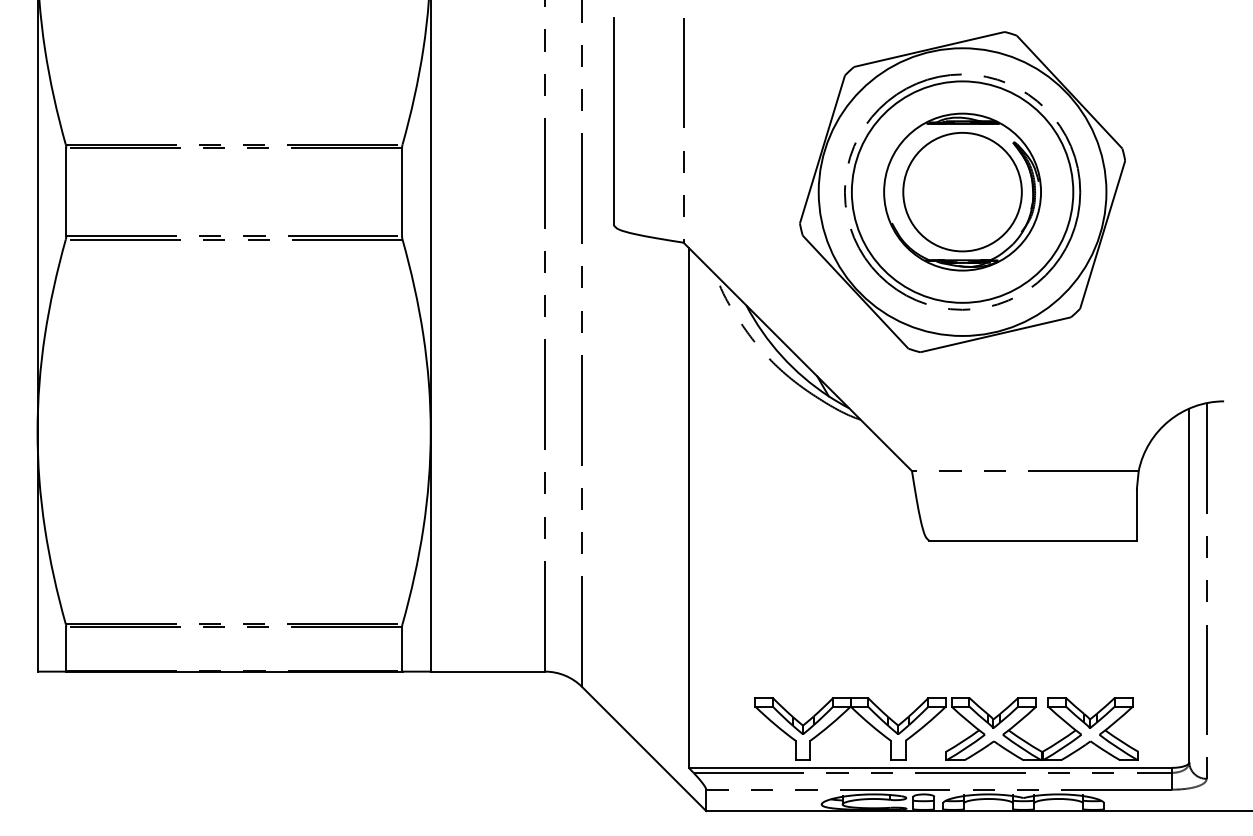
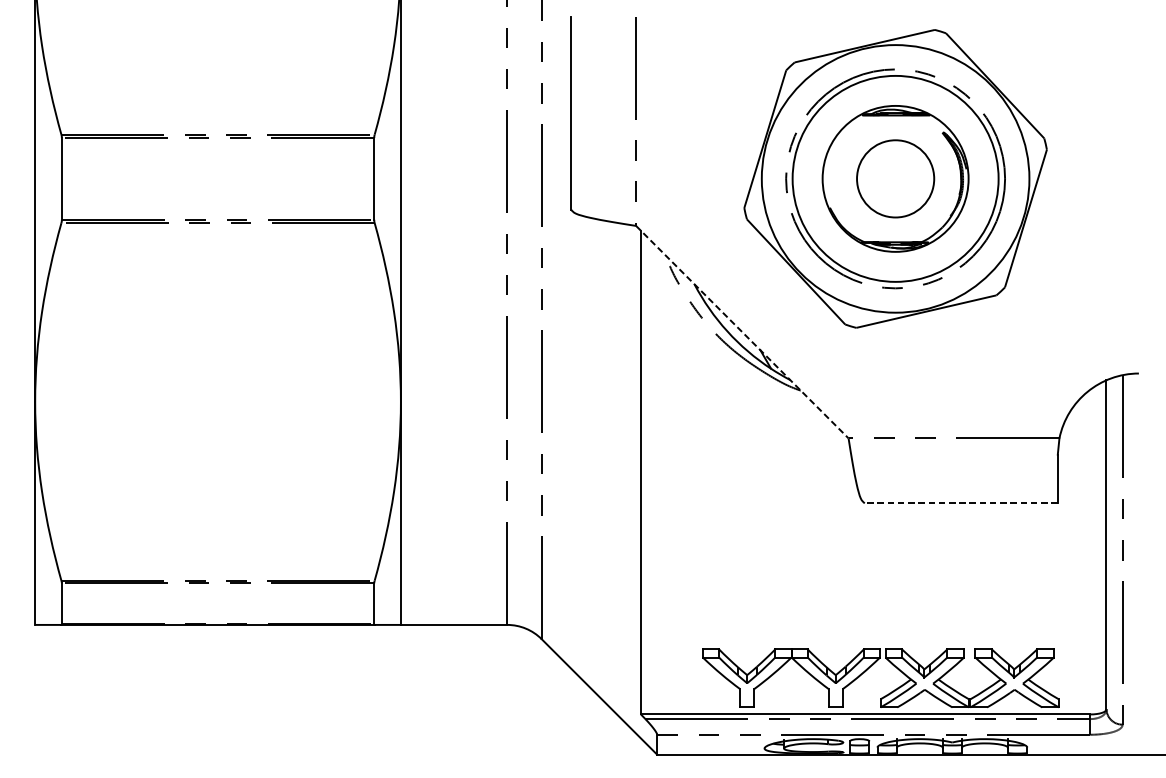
circle: (962, 191) -> (895, 178), size x0.7
line: (797, 356) -> (742, 331), solid -> dashed
line: (1033, 540) -> (961, 502), solid -> dashed

